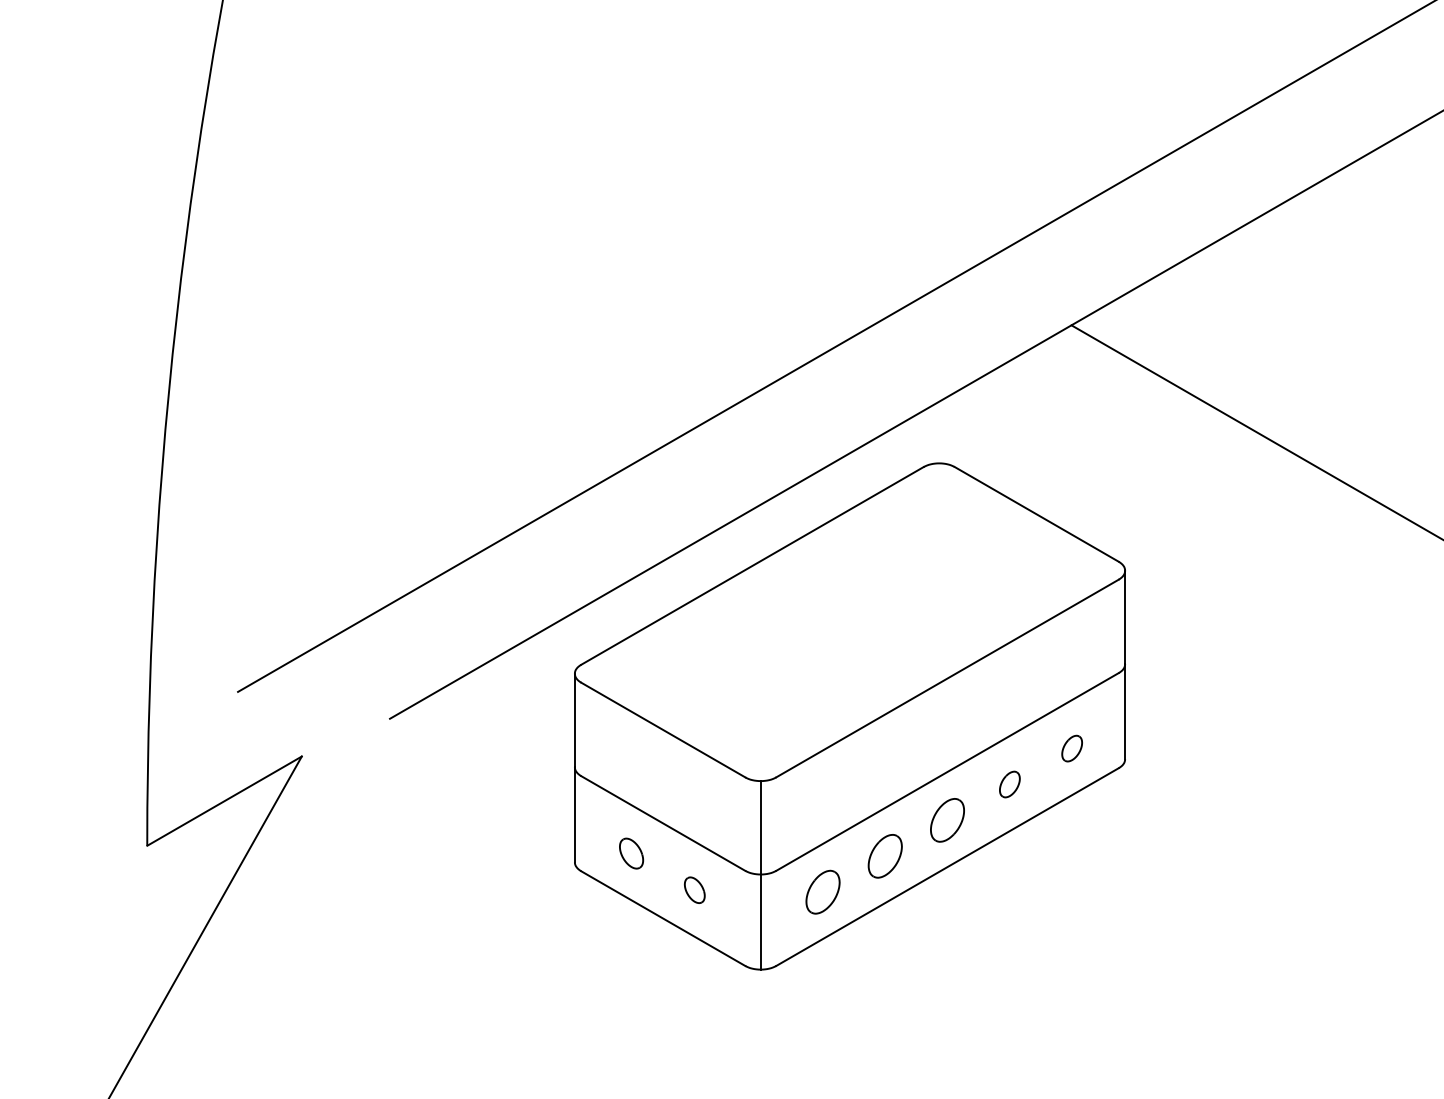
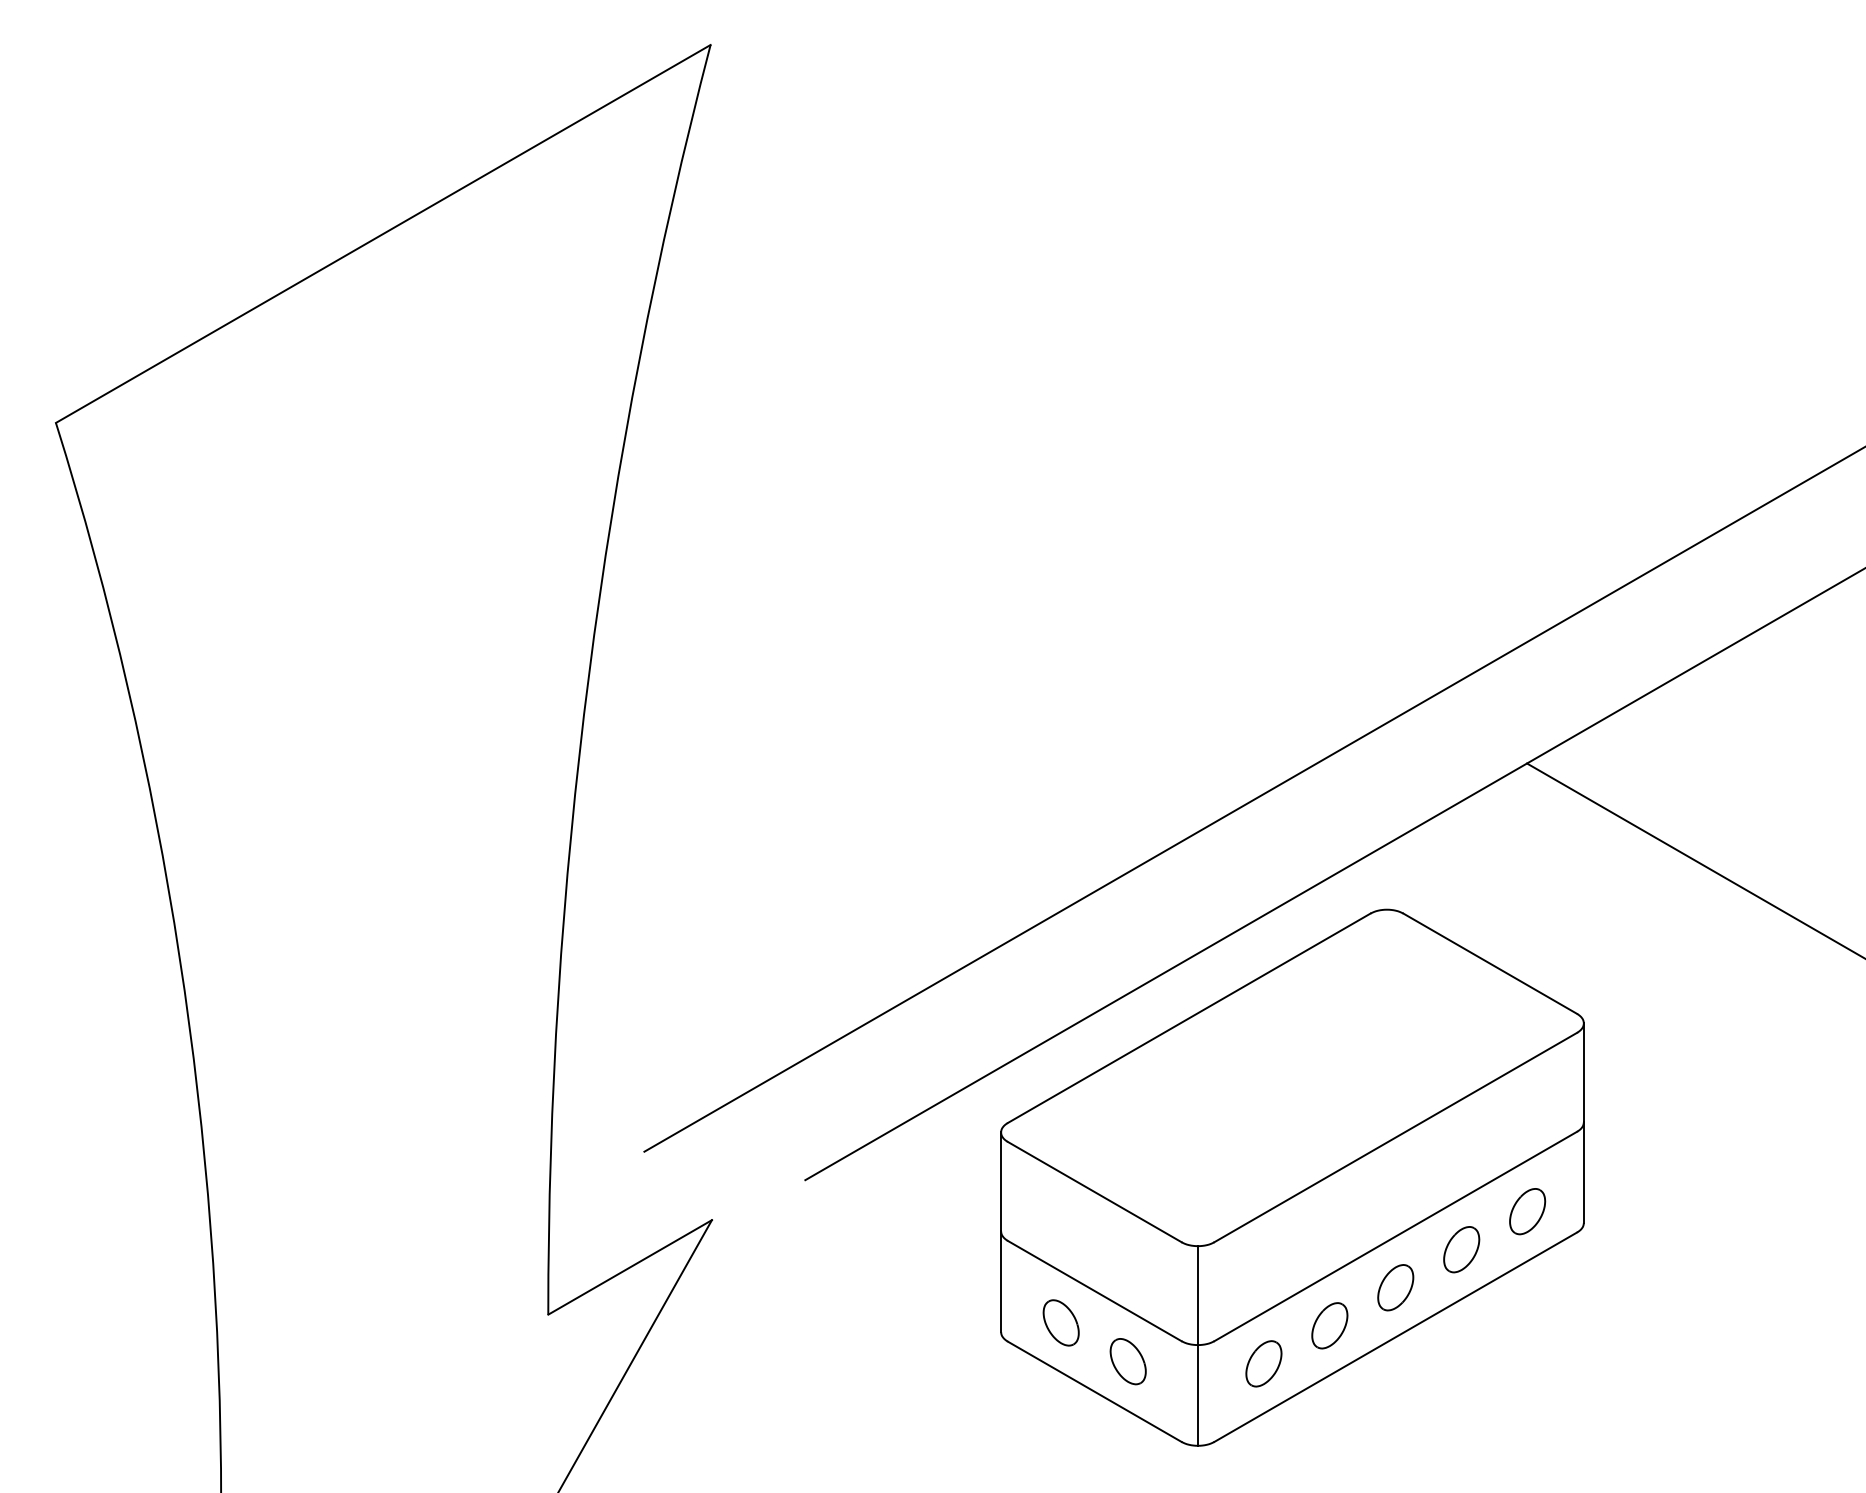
part: (1071, 748) -> (1527, 1211), size x1.67
part: (1009, 784) -> (1461, 1249), size x1.67
part: (630, 853) -> (1060, 1322), size x1.43
part: (694, 890) -> (1127, 1361), size x1.67

